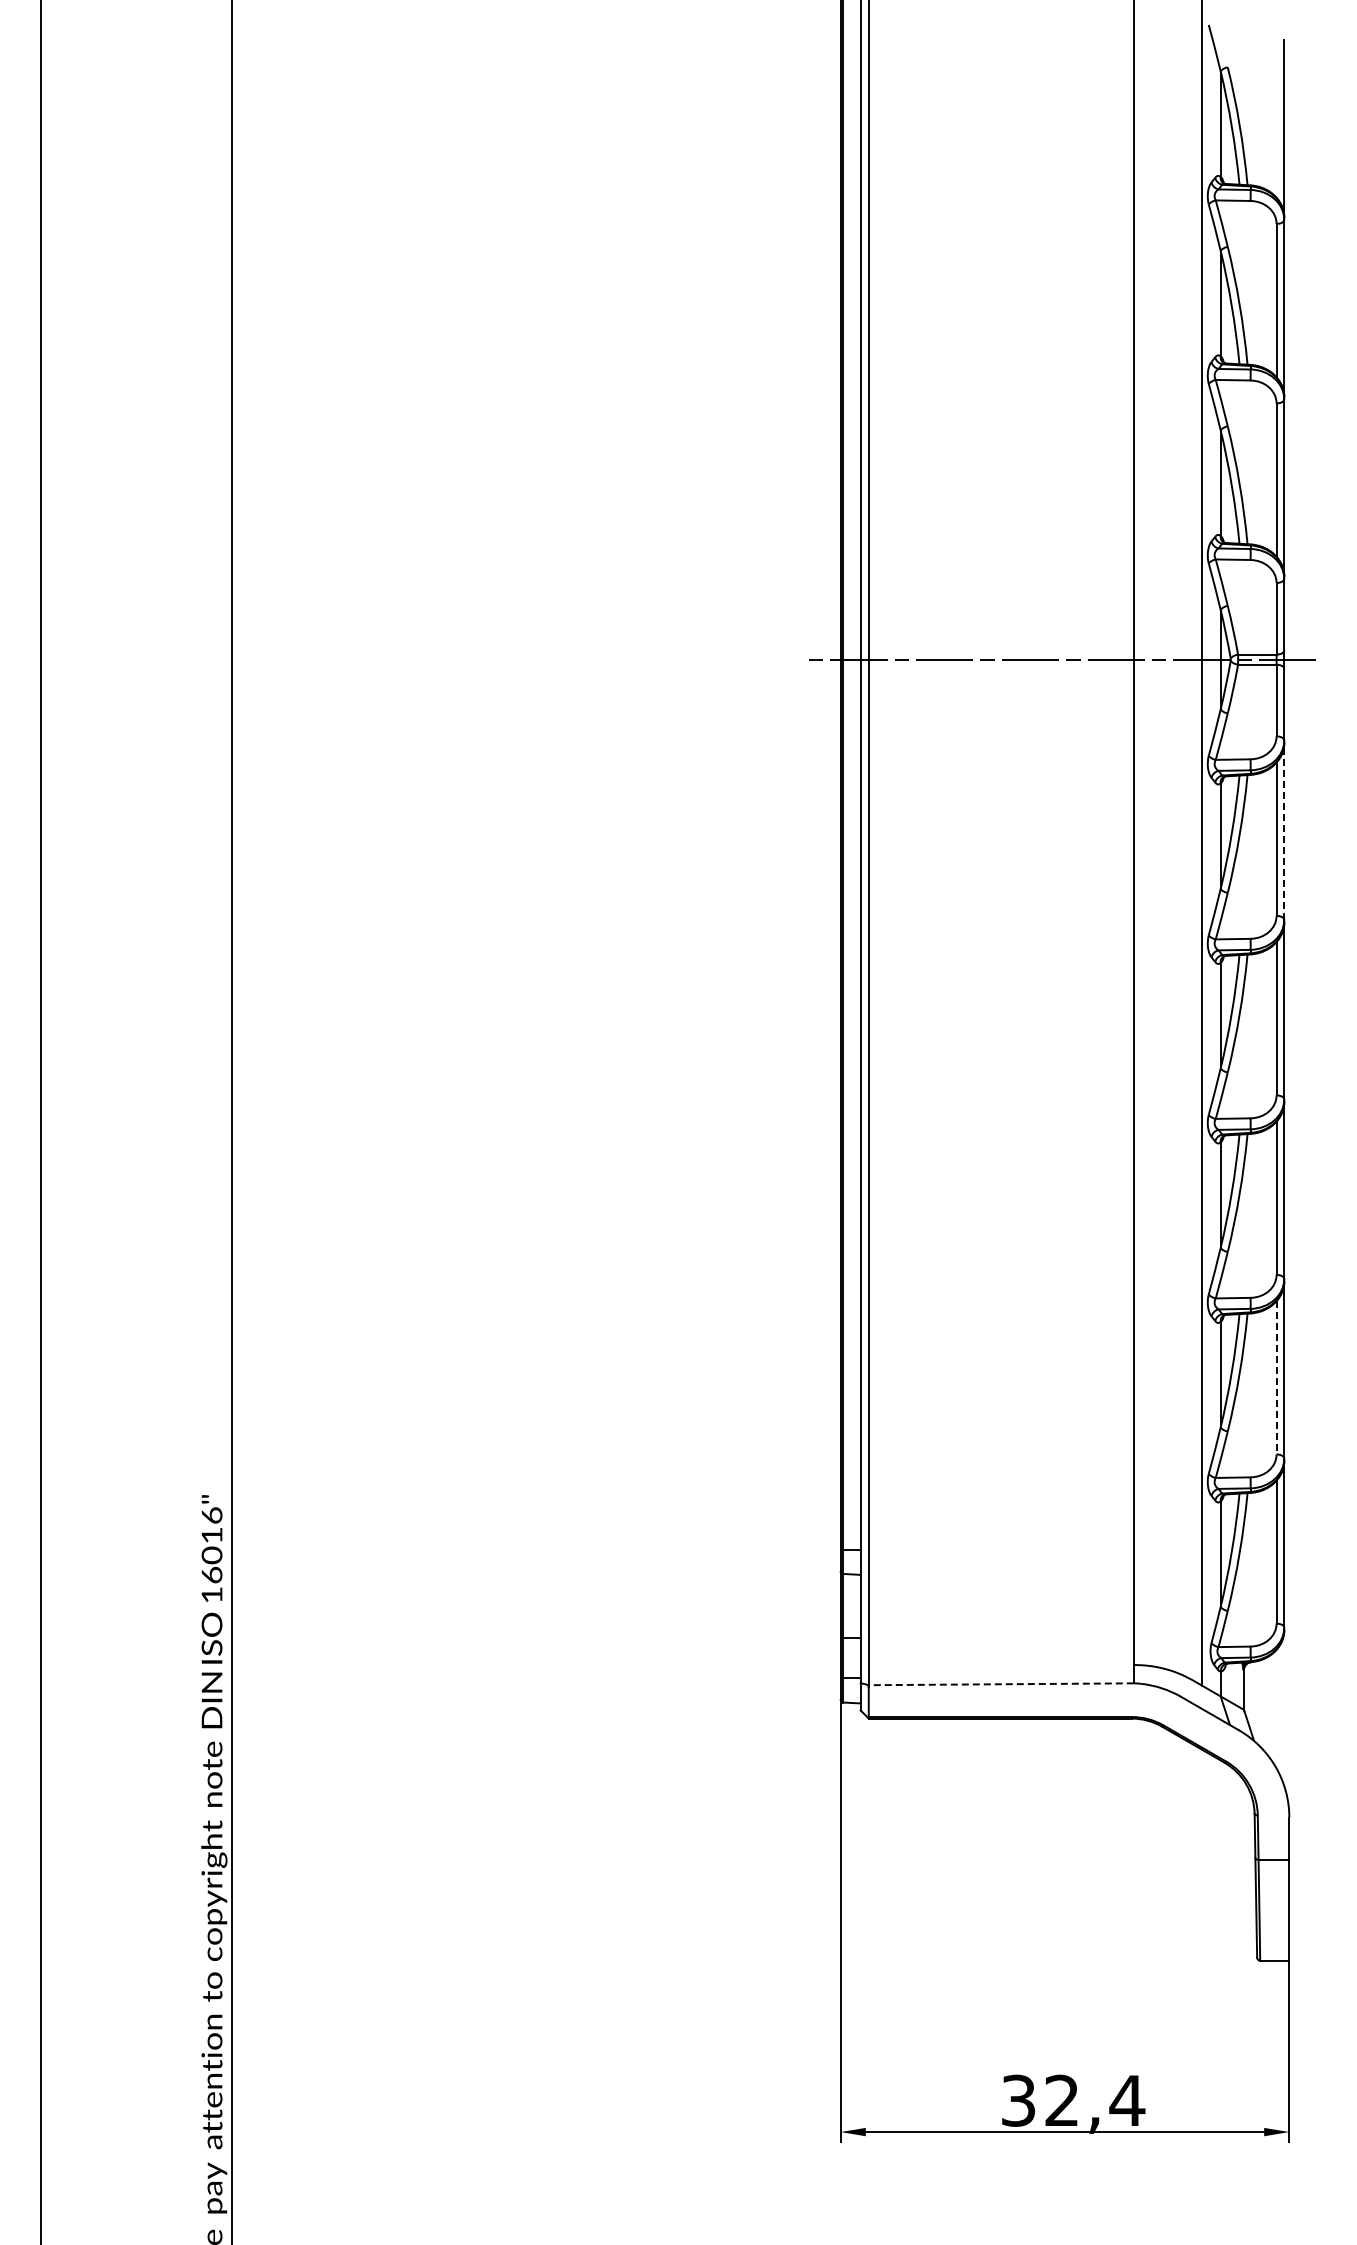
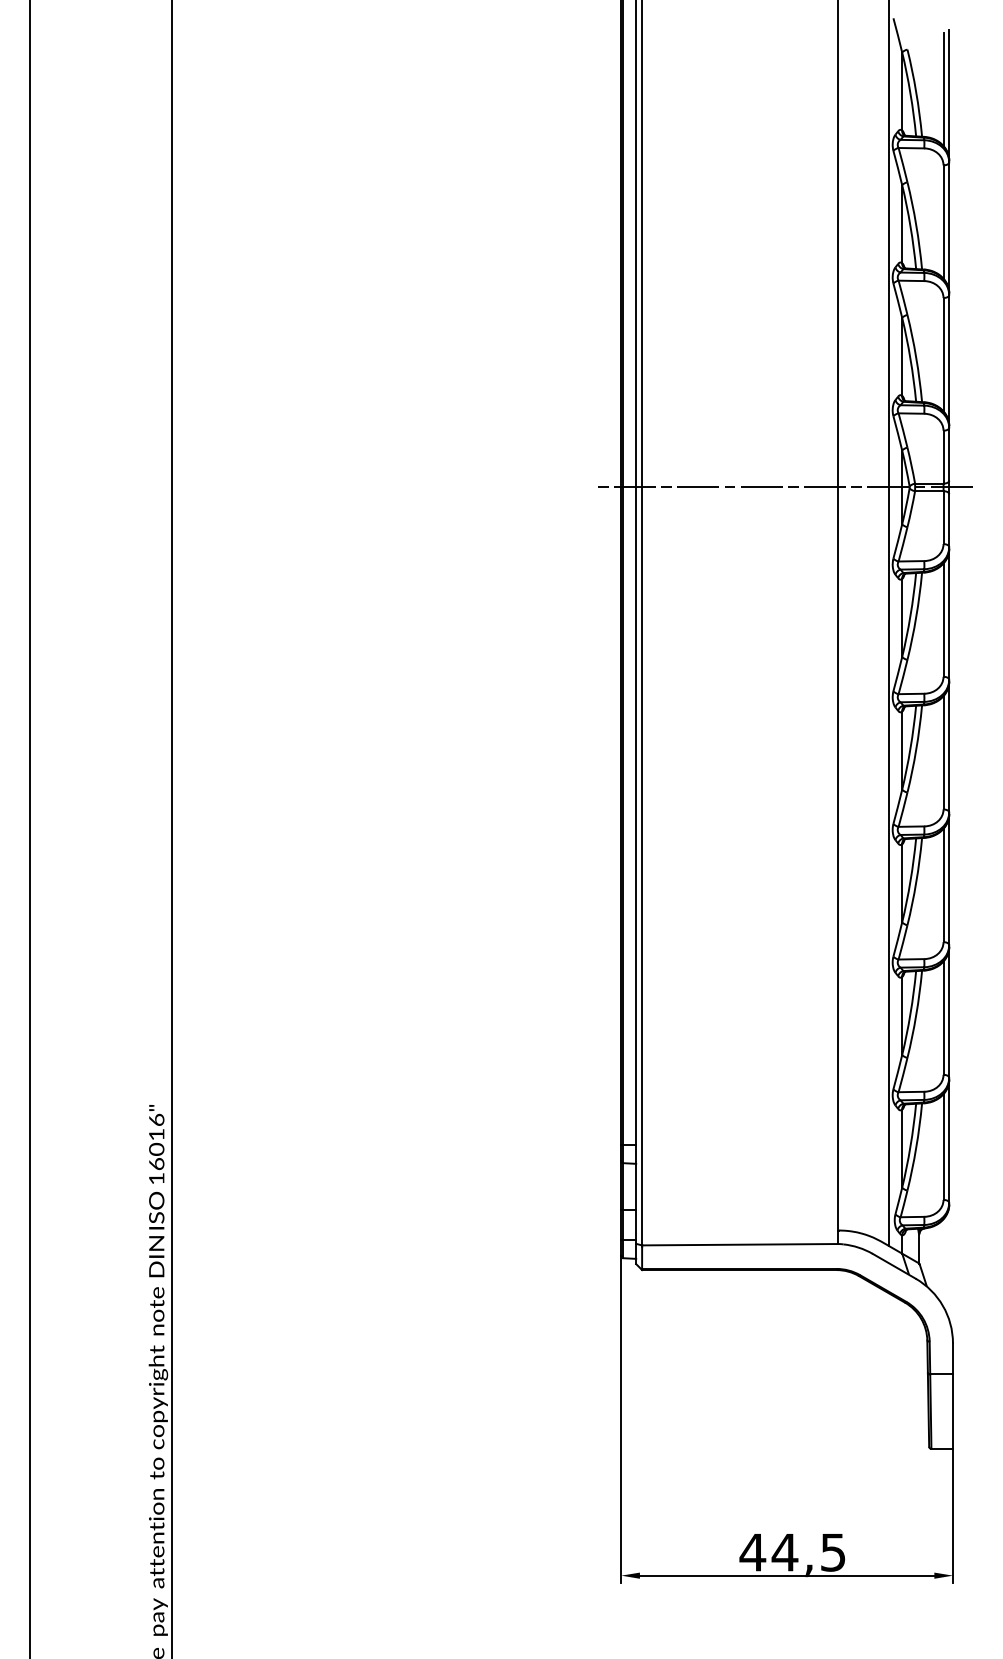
line: (1276, 120) -> (943, 88), added
line: (1284, 831) -> (949, 614), dashed -> solid
line: (1276, 1377) -> (943, 1017), dashed -> solid
line: (1001, 1684) -> (740, 1244), dashed -> solid
text: (1072, 2100) -> (792, 1552), 32,4 -> 44,5

